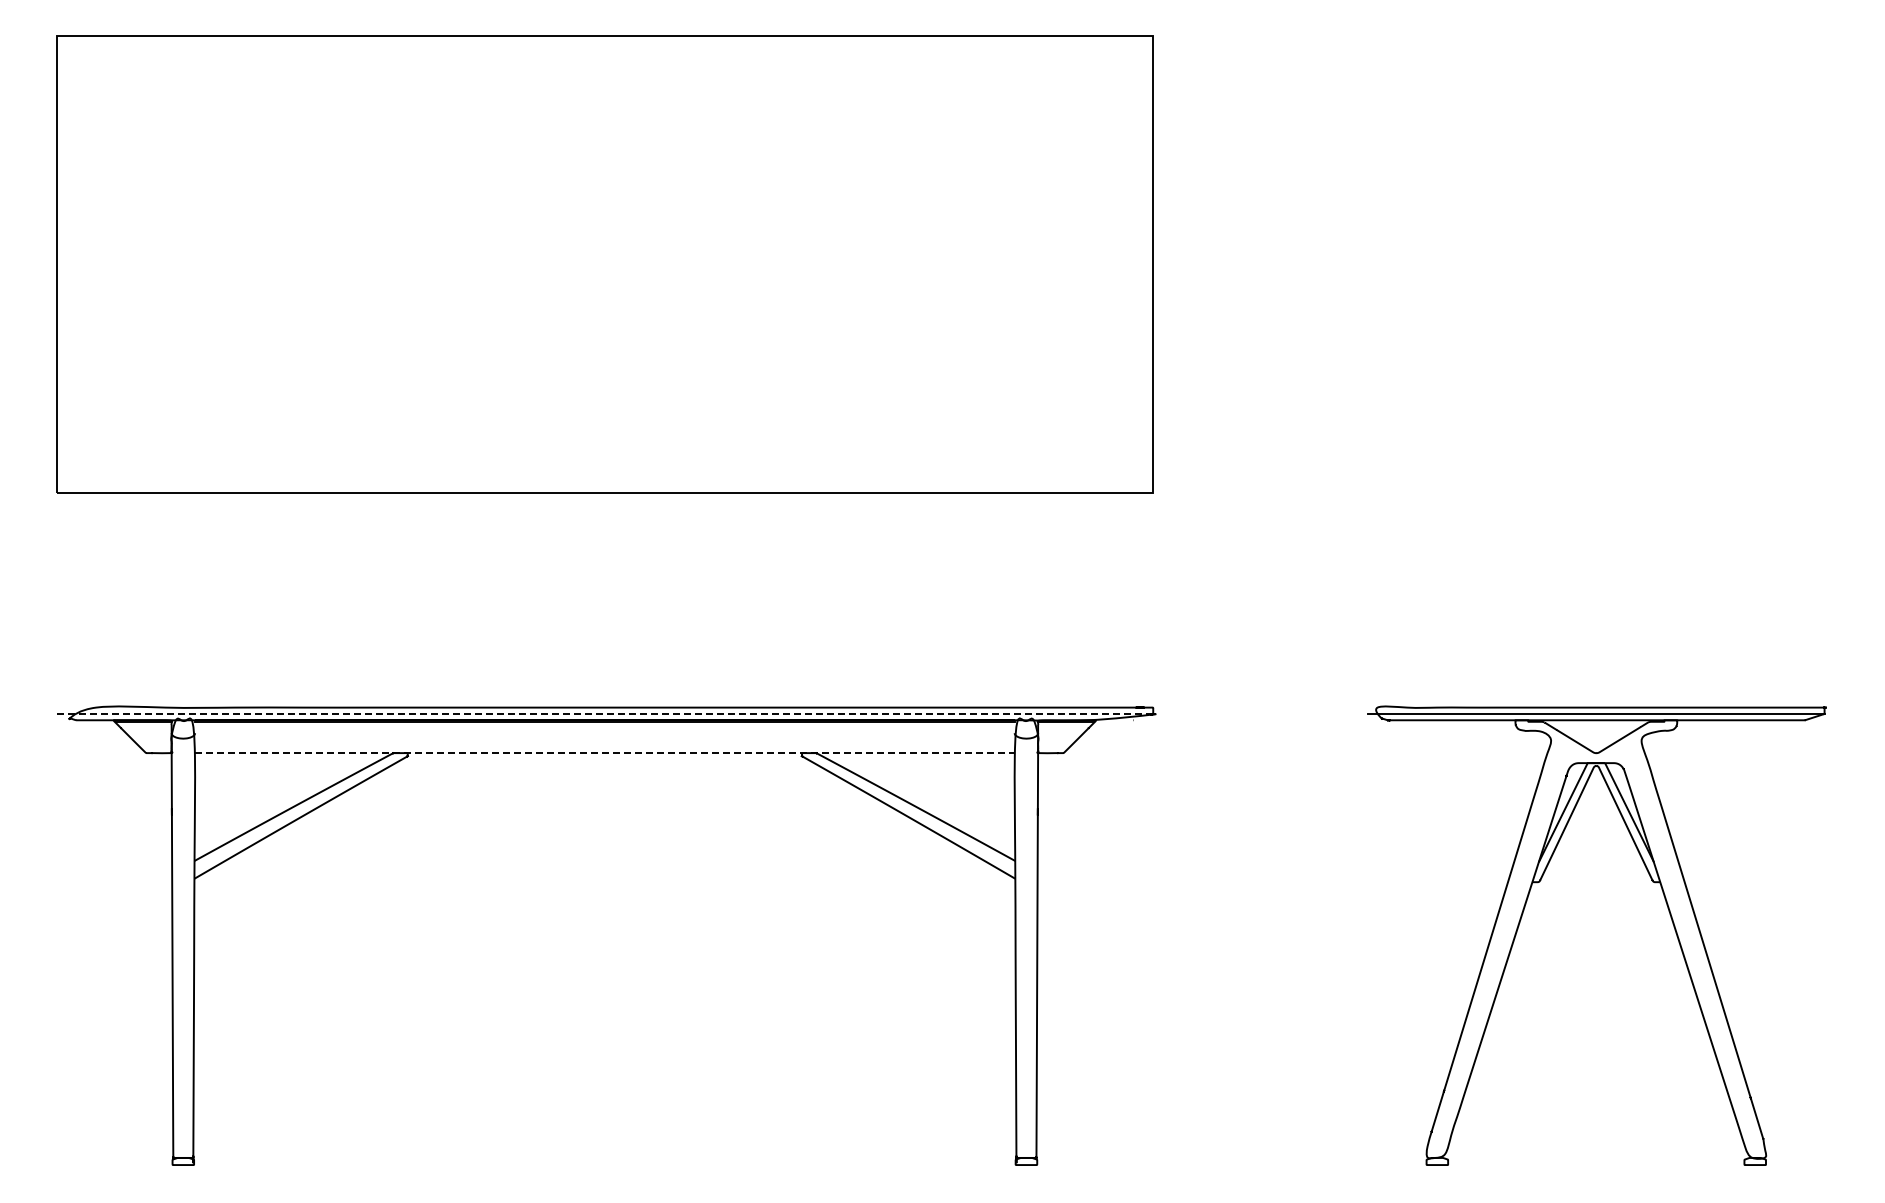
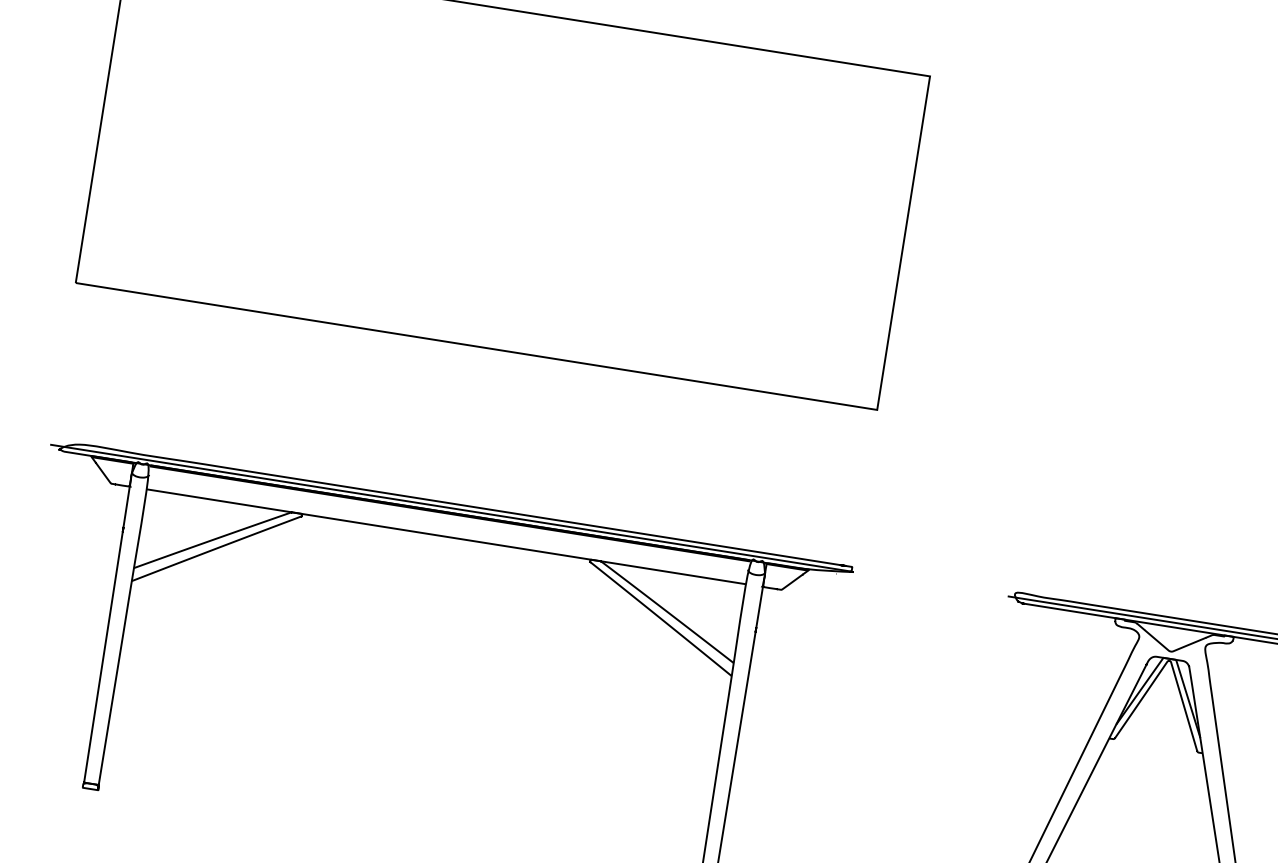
line: (604, 713) -> (450, 507), dashed -> solid
line: (604, 753) -> (446, 537), dashed -> solid

